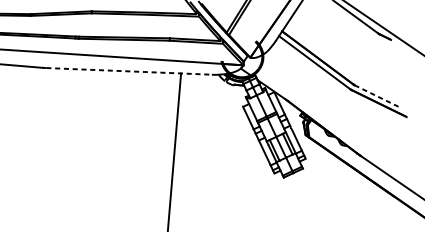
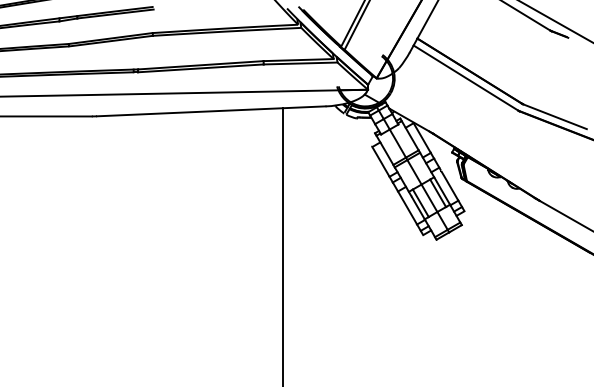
line: (129, 71) -> (211, 111), dashed -> solid
line: (377, 95) -> (555, 116), dashed -> solid

